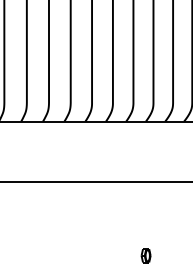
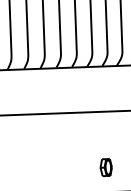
part: (145, 255) -> (105, 167), size x1.67

